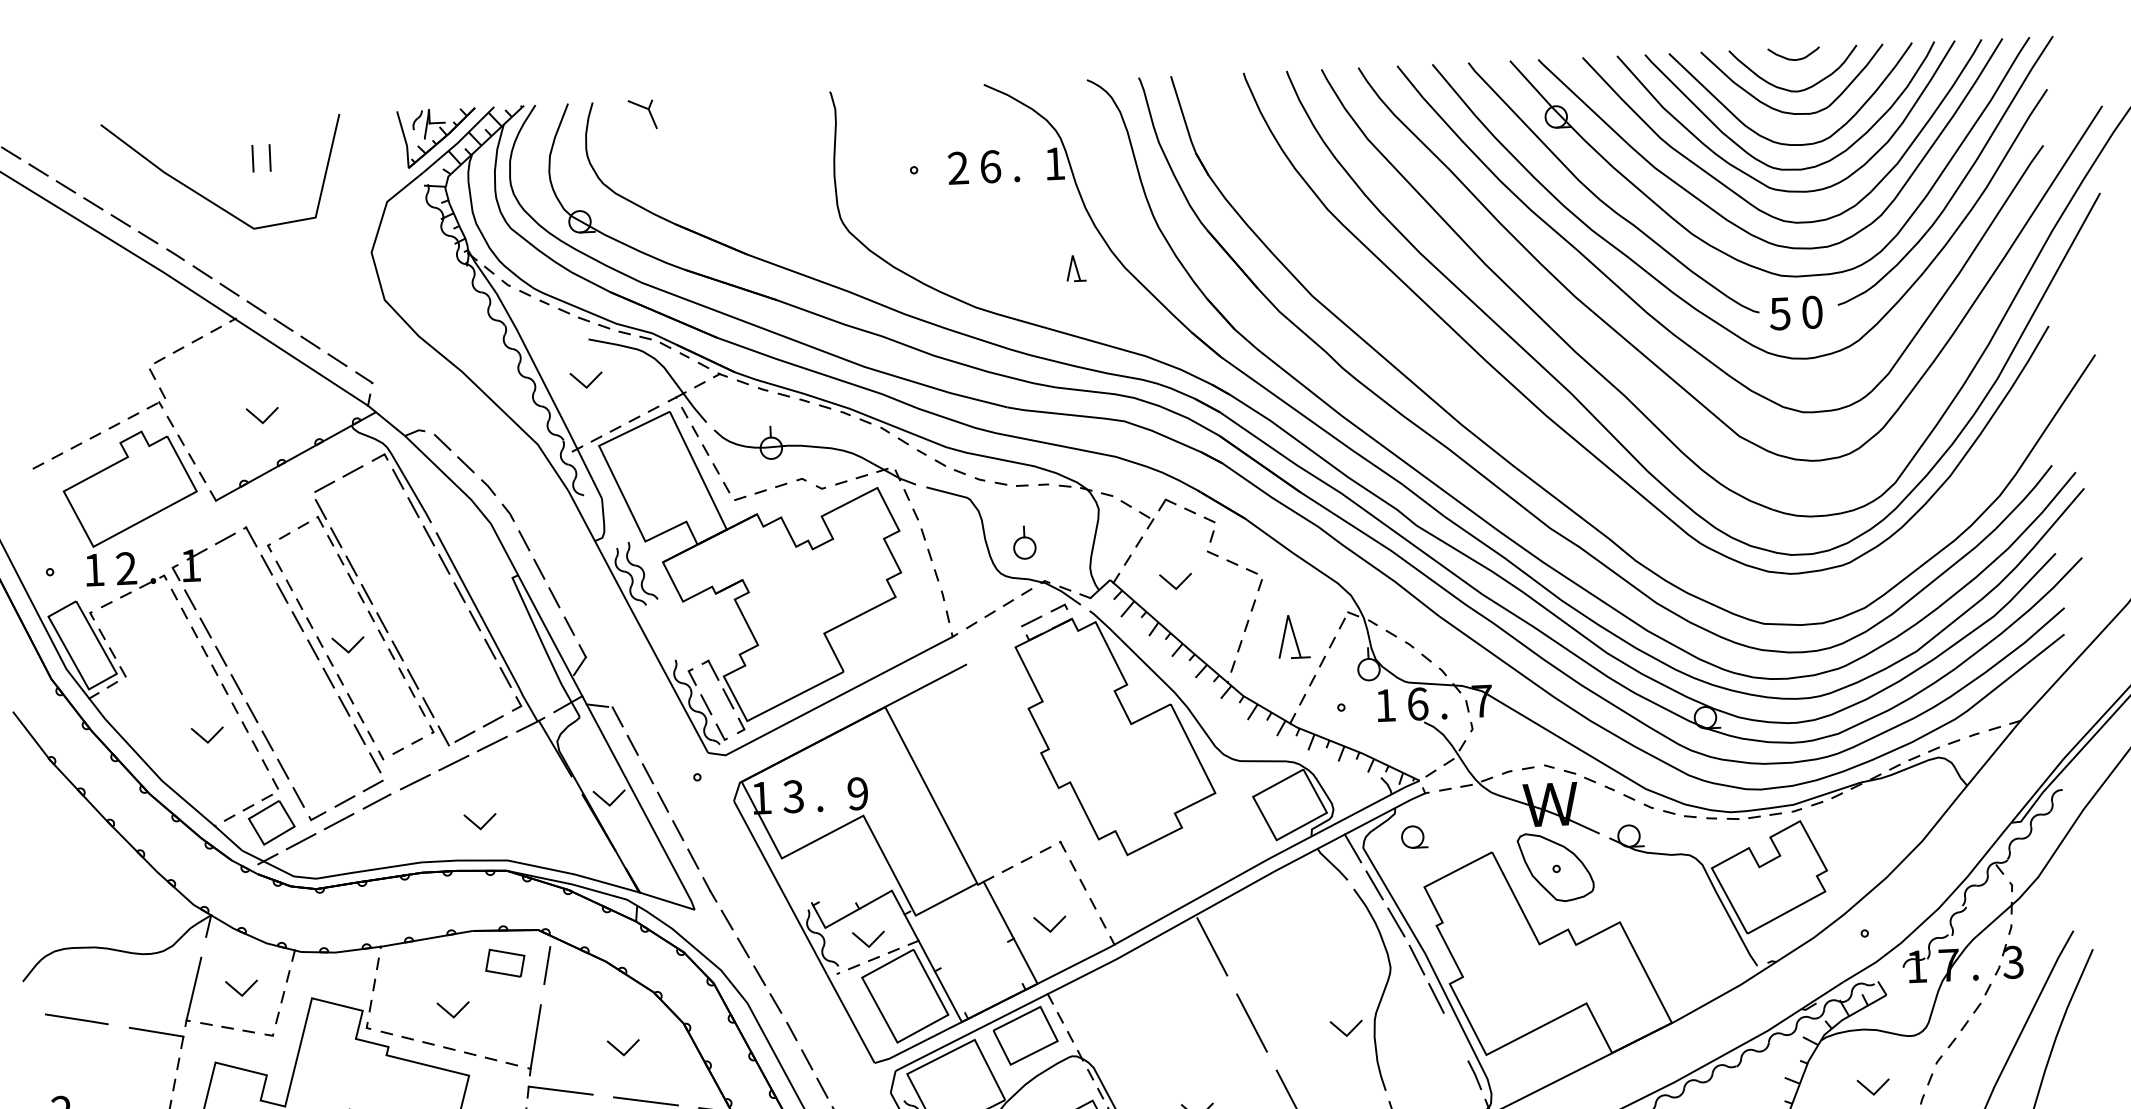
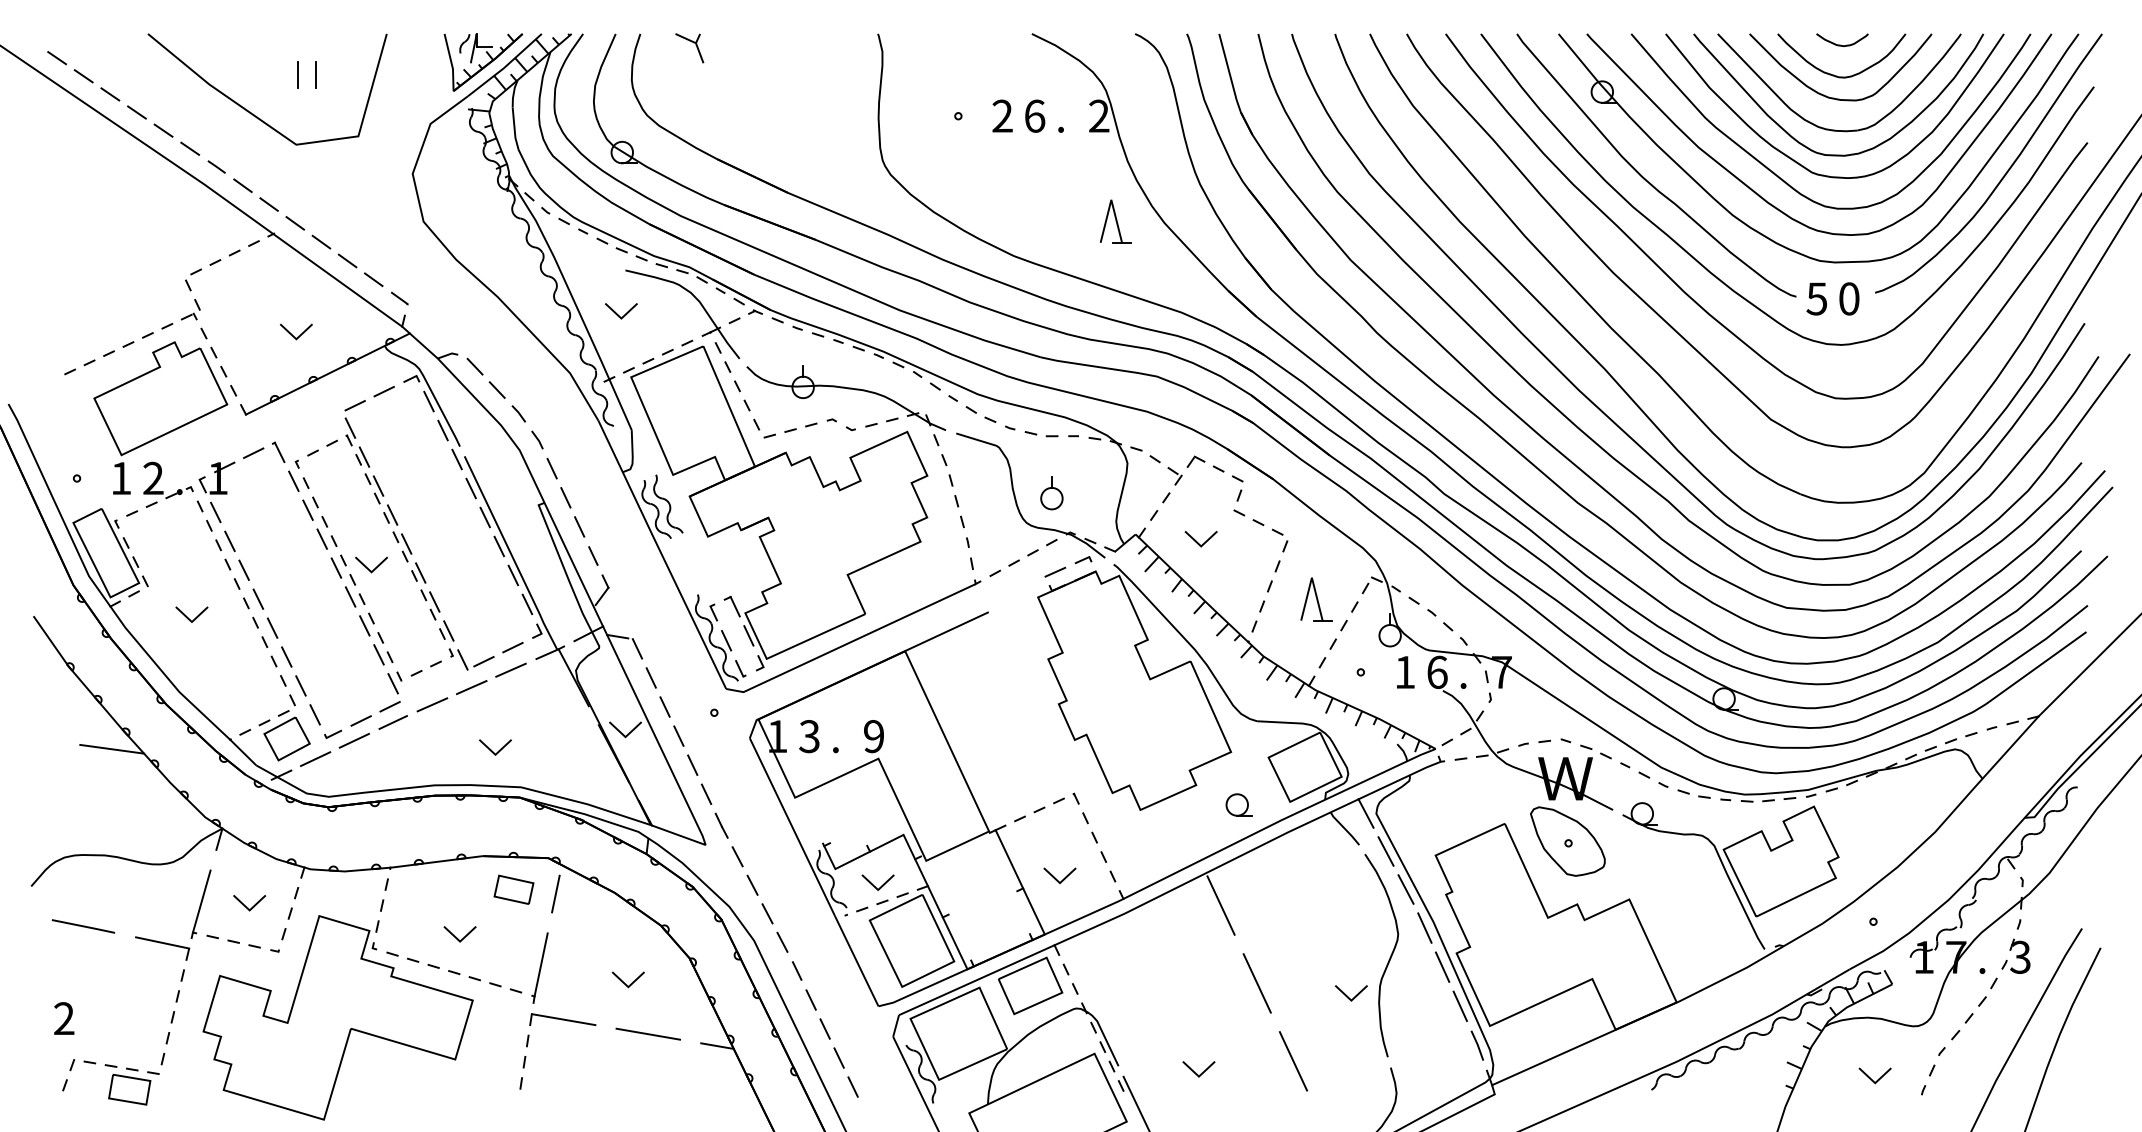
text: (1055, 163) -> (1099, 115), 1 -> 2
part: (1075, 268) -> (1115, 221), size x1.67
curve: (1547, 452) -> (1578, 426), added
line: (204, 738) -> (188, 617), moved
part: (1413, 836) -> (1238, 804), moved
line: (97, 840) -> (112, 748), added
line: (1455, 1036) -> (1459, 1006), added

